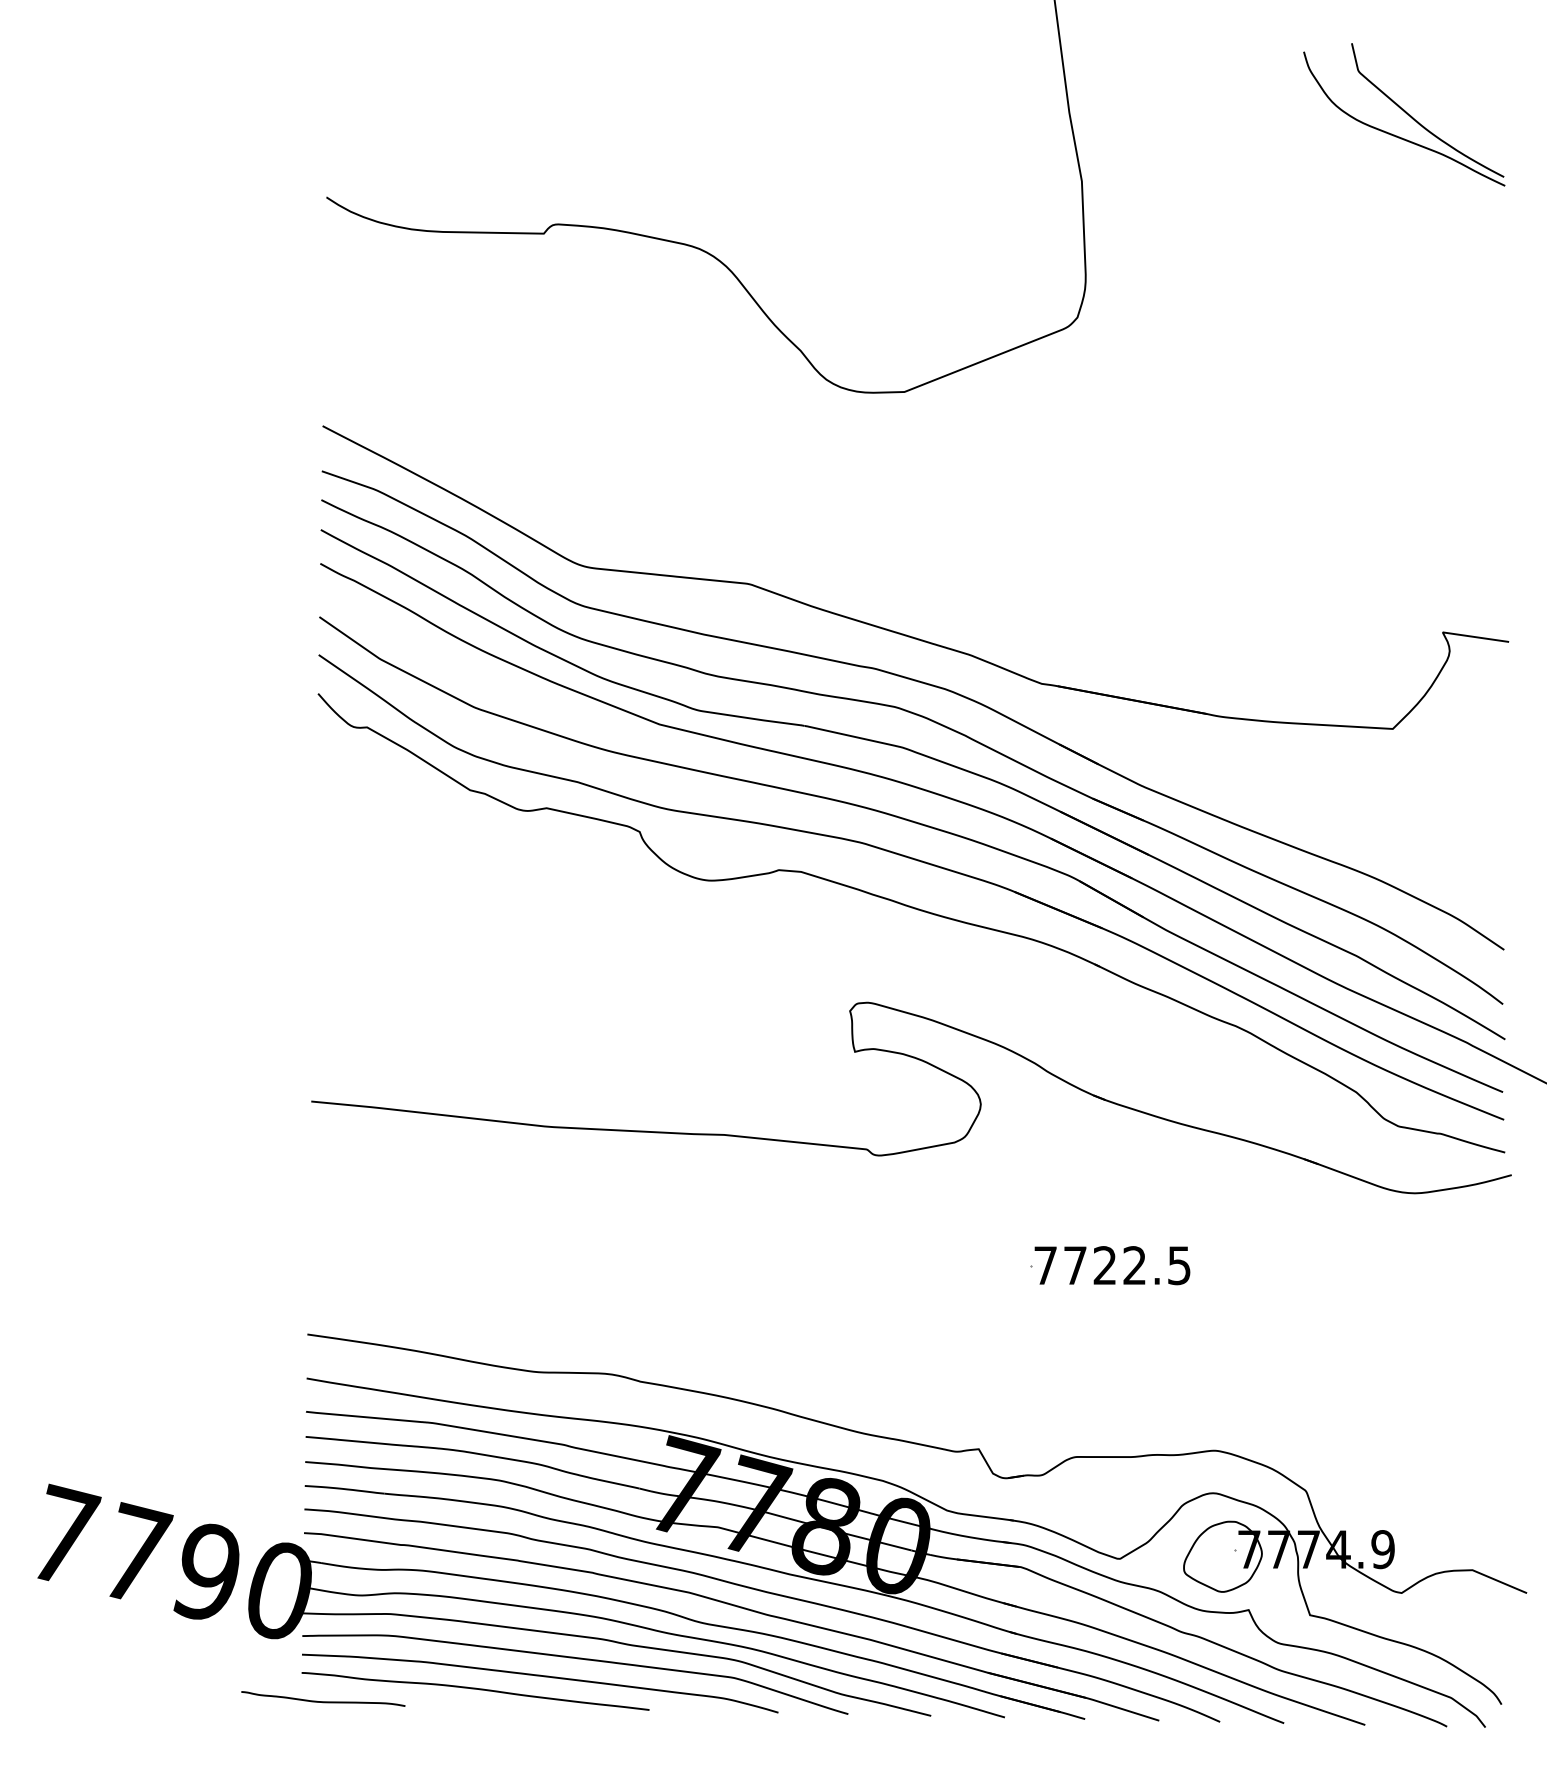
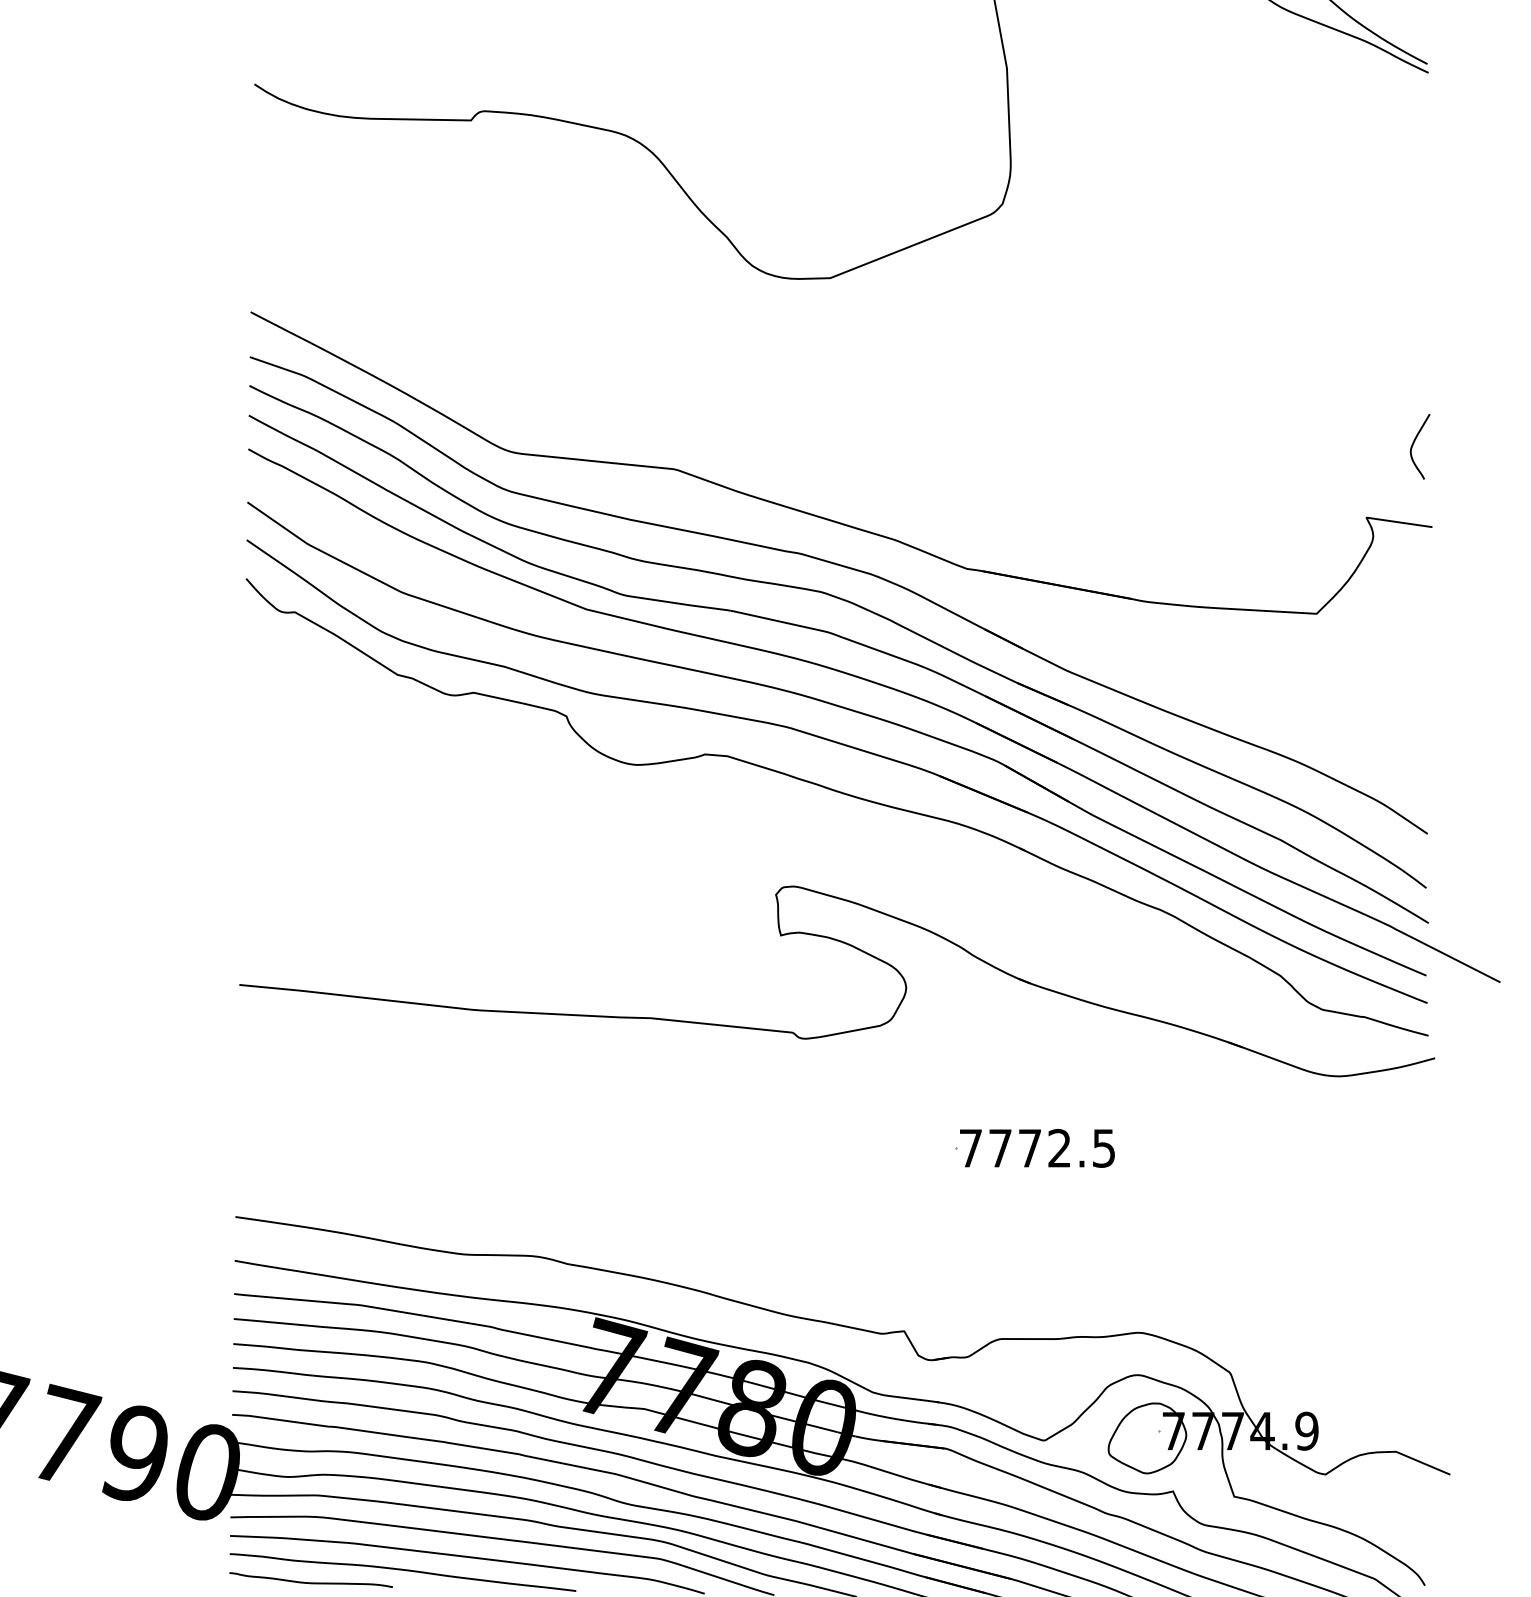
curve: (1490, 559) -> (1413, 445), added
text: (1104, 1265) -> (1029, 1148), 7722.5 -> 7772.5
curve: (323, 1701) -> (311, 1582), moved

